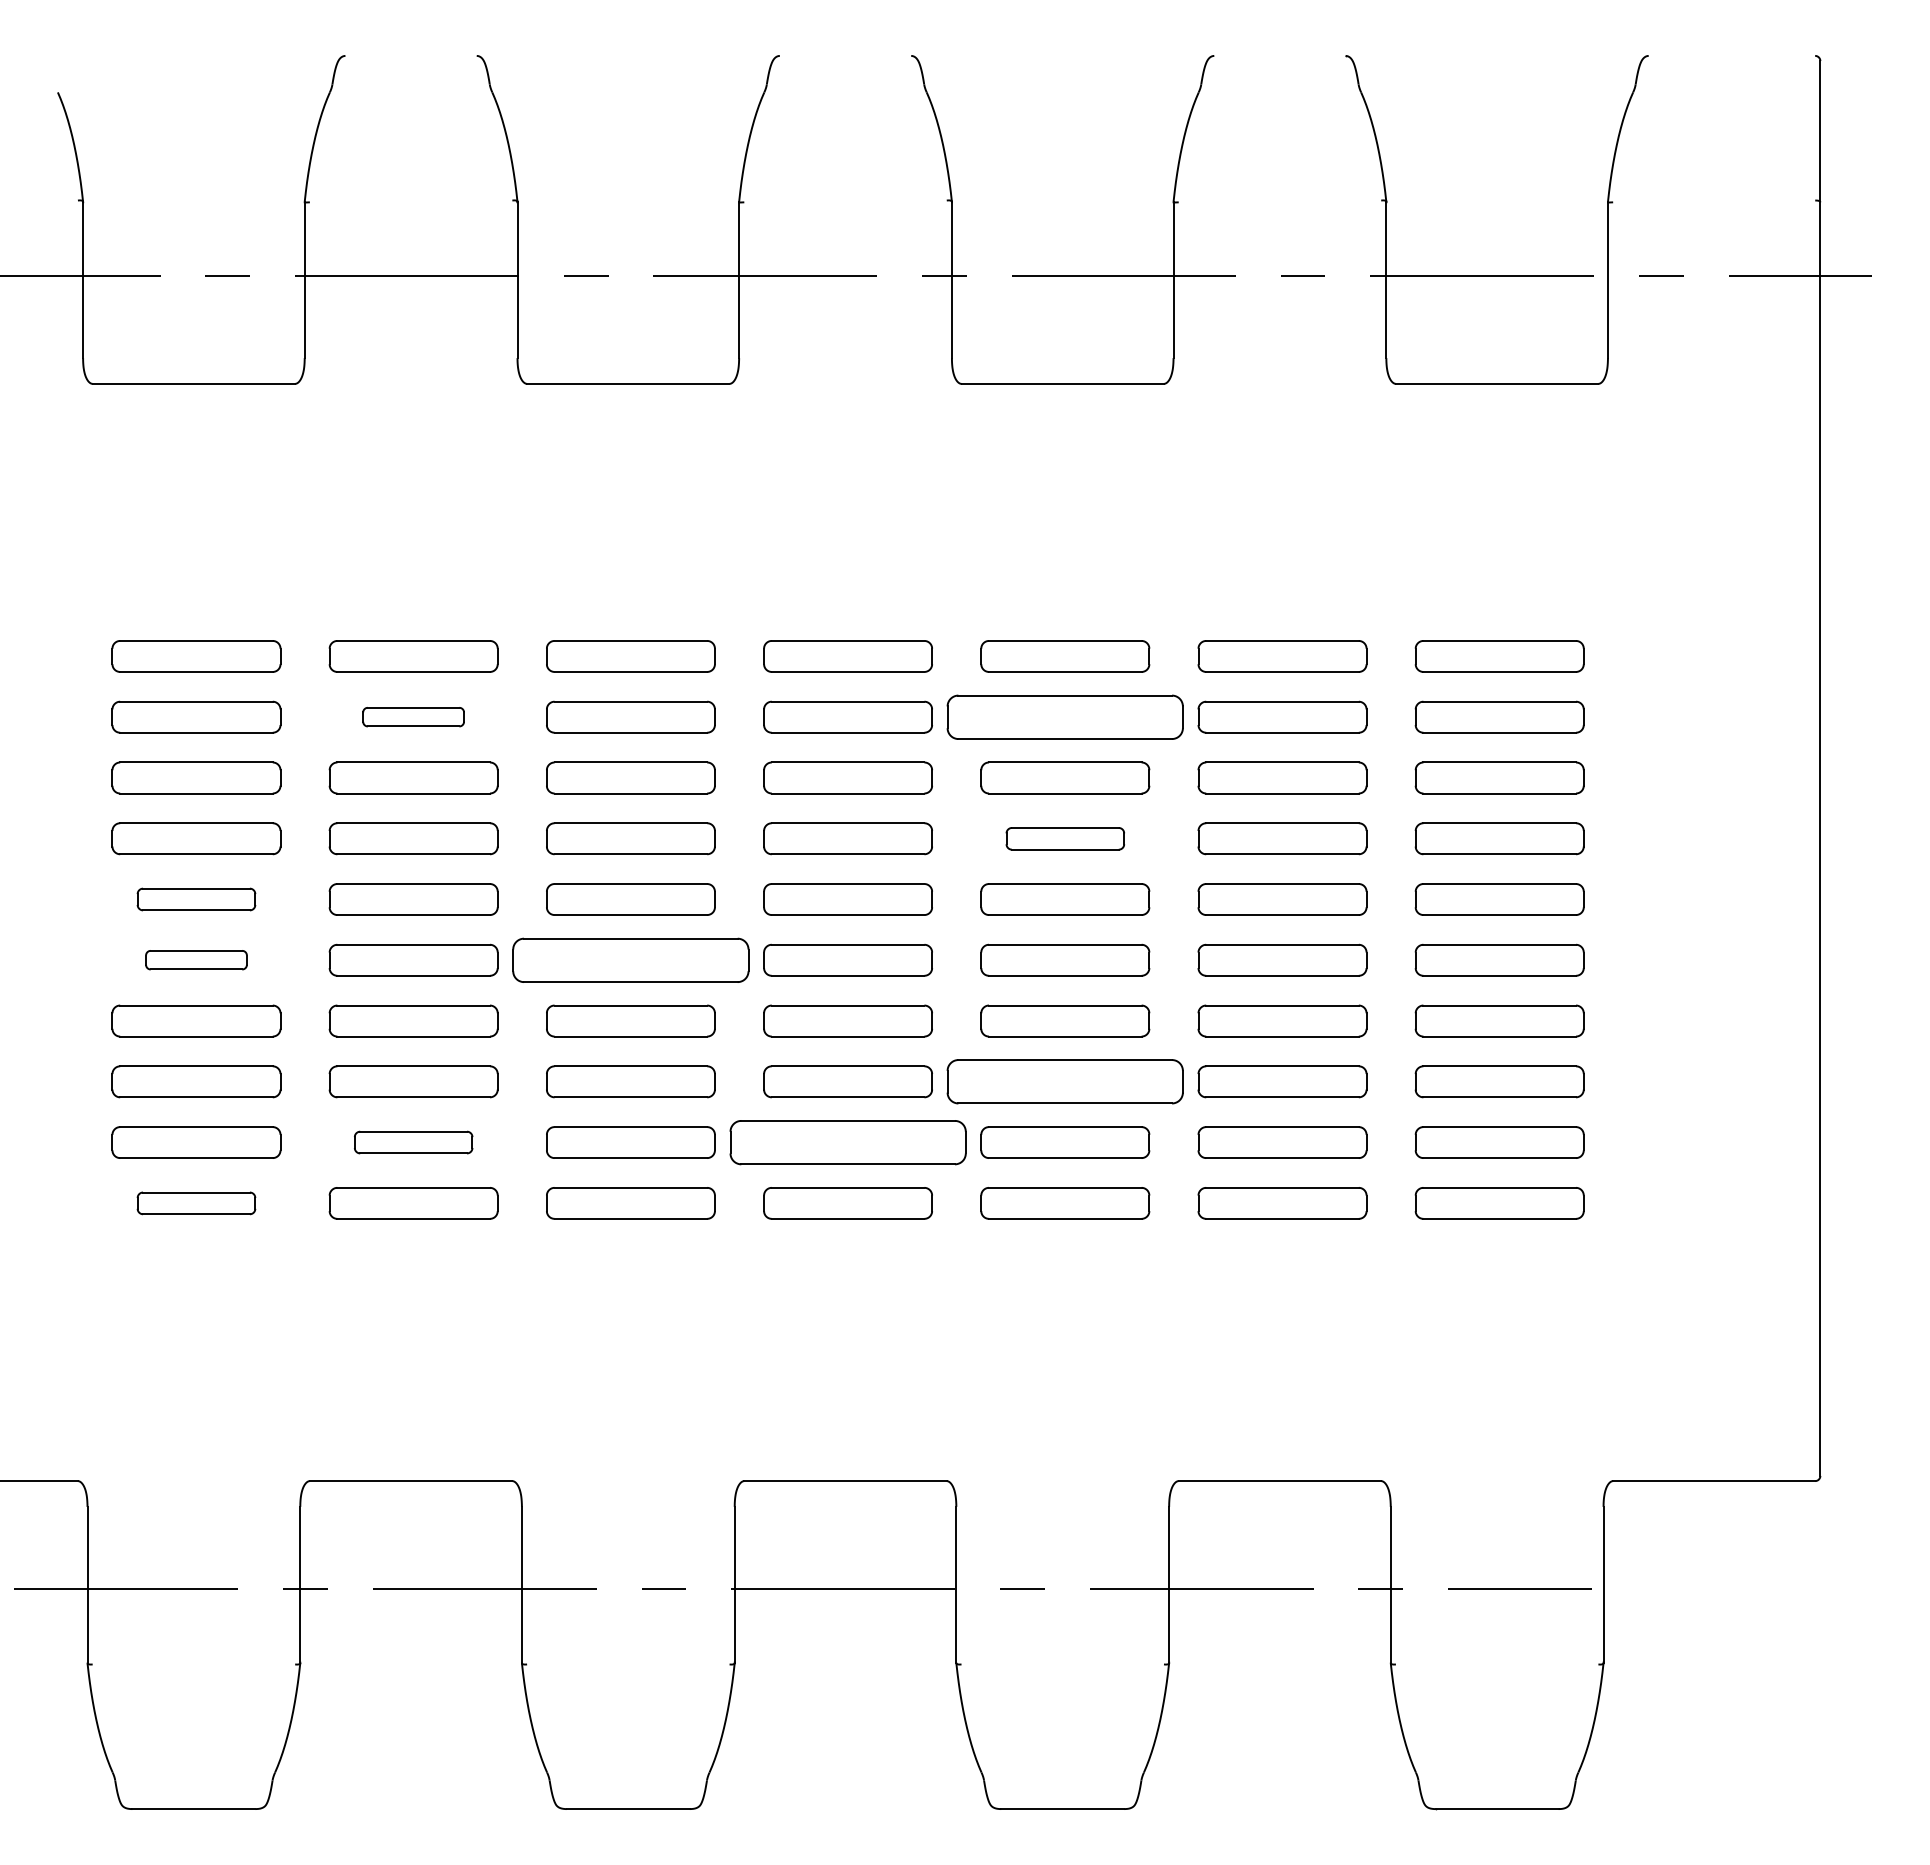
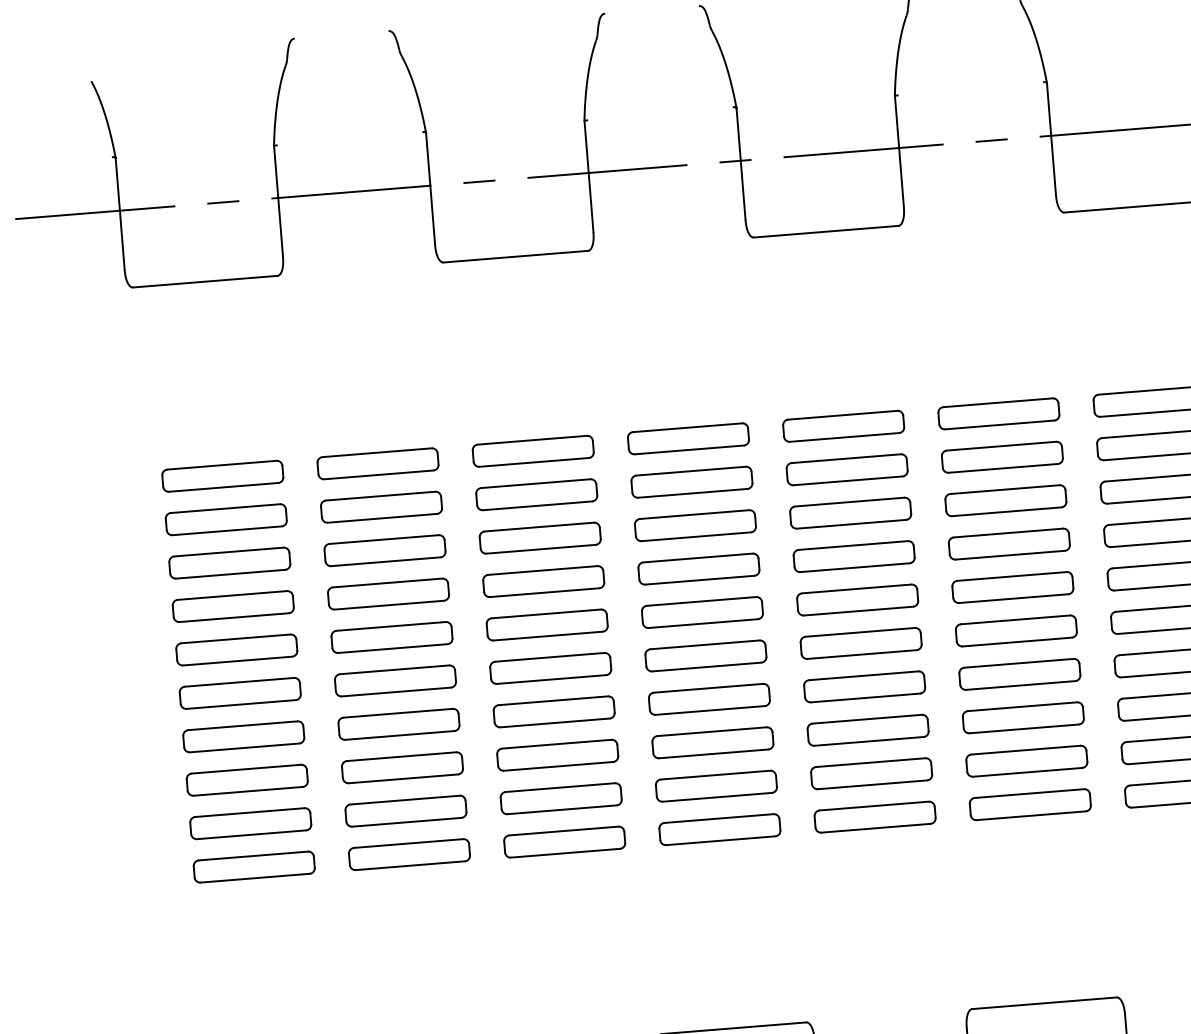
part: (413, 716) -> (381, 506), size x1.67
part: (1065, 716) -> (847, 469), size x0.71
part: (1065, 838) -> (854, 556), size x1.43
part: (196, 899) -> (236, 649), size x1.43
part: (196, 959) -> (240, 692), size x1.67
part: (630, 959) -> (550, 667), size x0.71
part: (1065, 1081) -> (868, 730), size x0.71
part: (413, 1142) -> (405, 811), size x1.43
part: (847, 1142) -> (715, 786), size x0.71
part: (196, 1203) -> (254, 867), size x1.43

